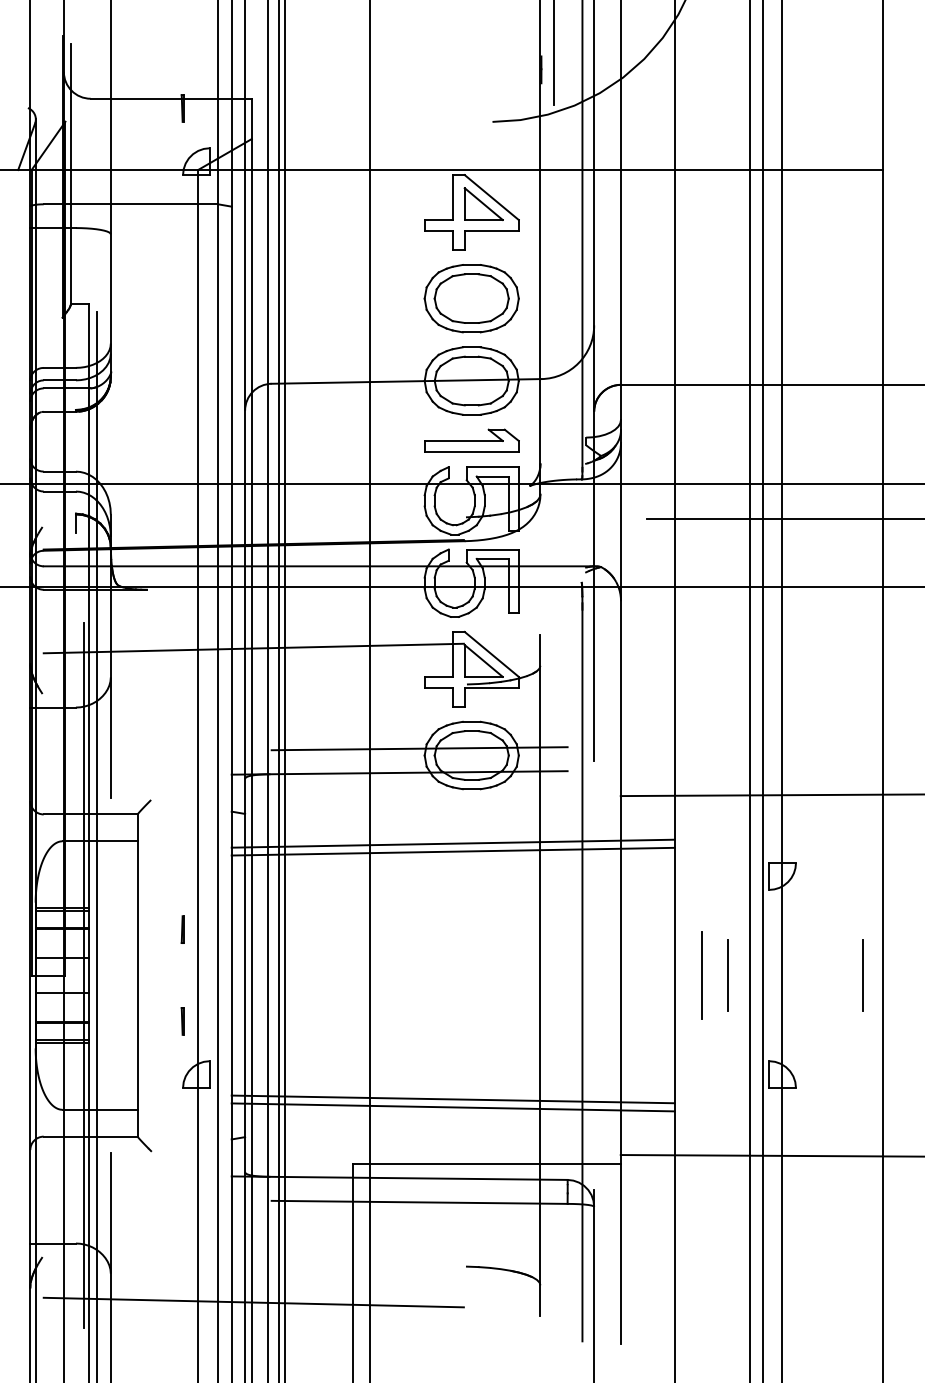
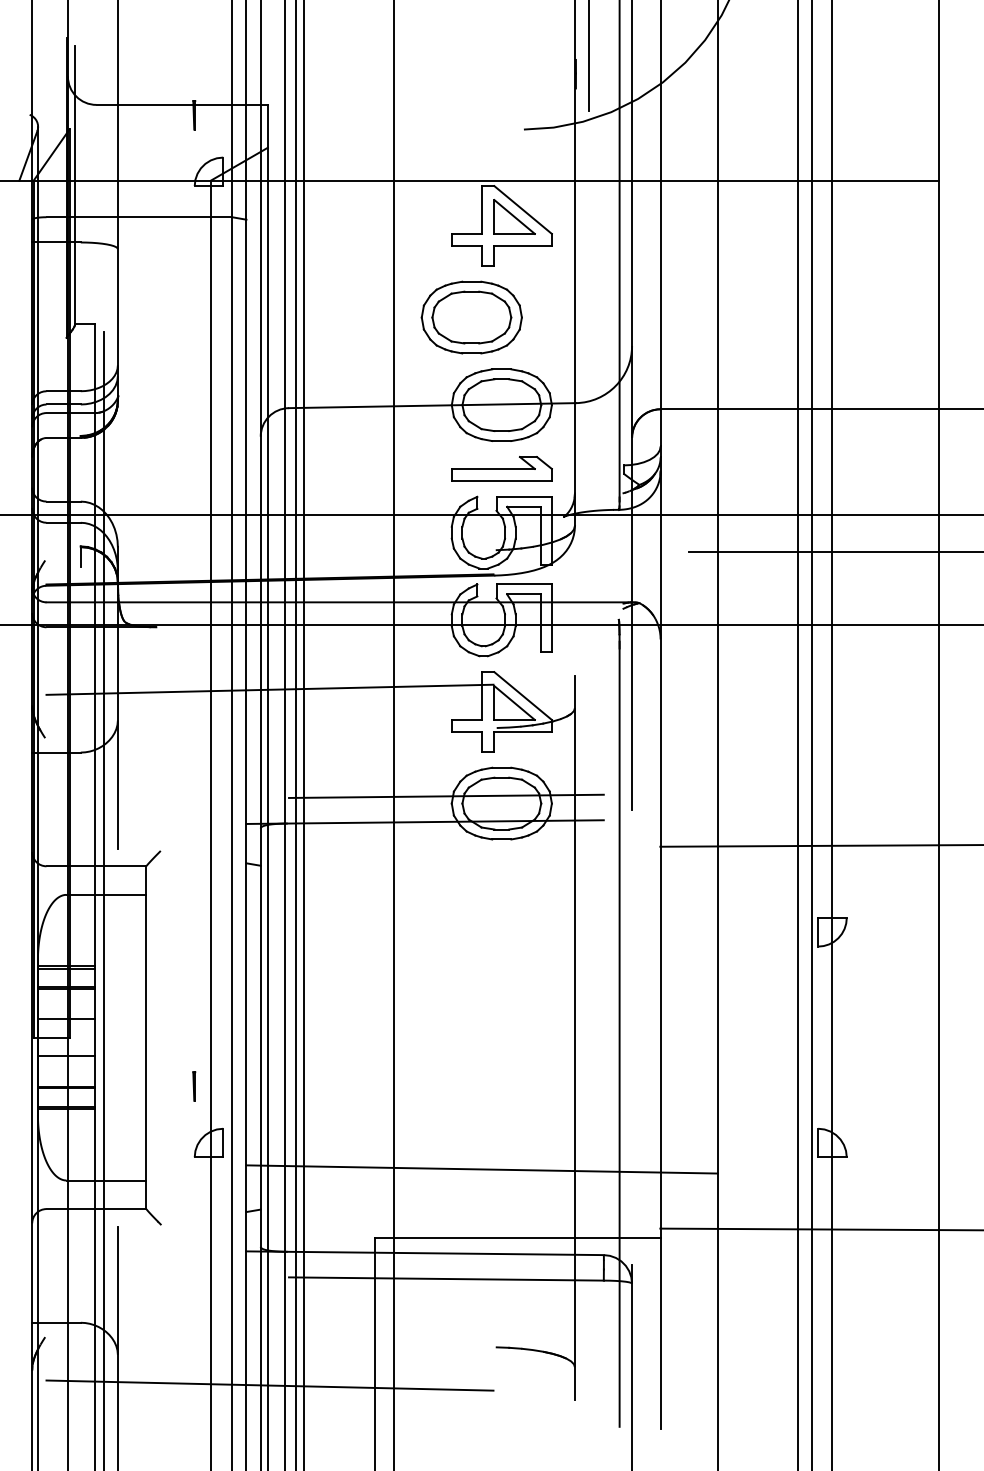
part: (471, 298) -> (471, 317), moved
line: (452, 843) -> (481, 897), removed
line: (452, 851) -> (481, 905), removed
line: (182, 929) -> (194, 988), removed
line: (84, 975) -> (89, 1037), removed
line: (701, 975) -> (746, 1037), removed
line: (728, 975) -> (774, 1037), removed
line: (862, 975) -> (917, 1037), removed
line: (452, 1106) -> (481, 1177), removed

